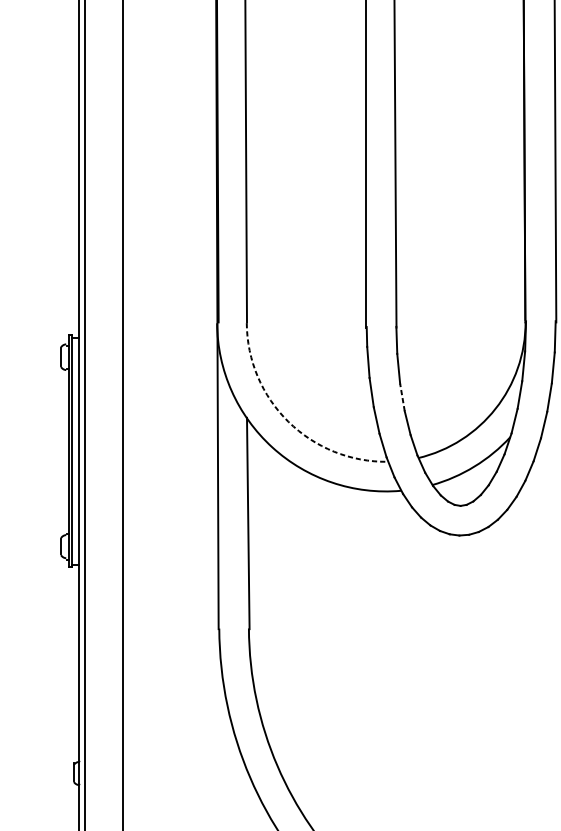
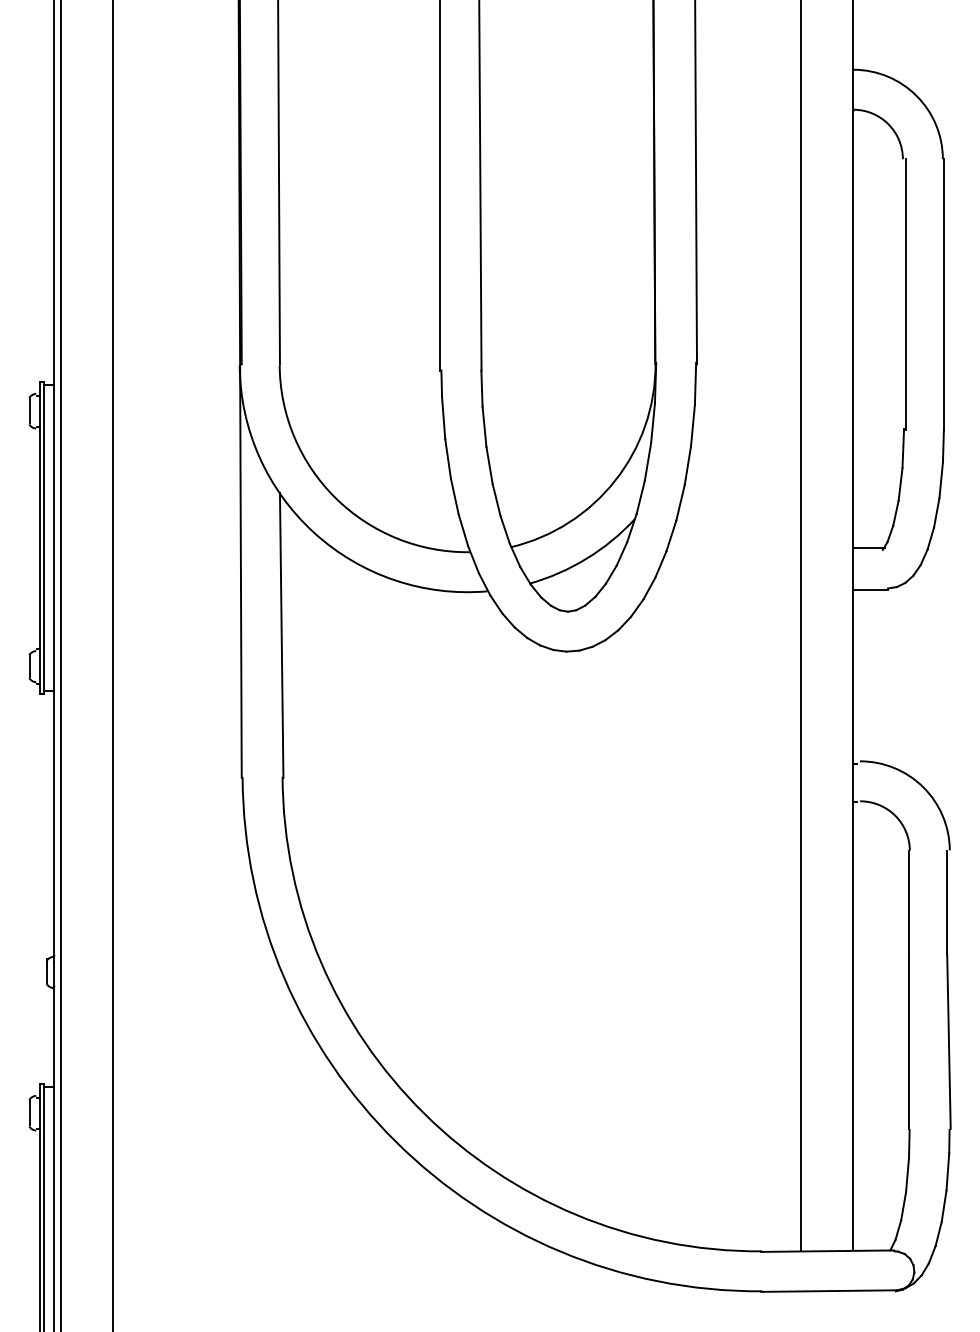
line: (402, 397) -> (489, 465), dashed -> solid
arc: (288, 421) -> (335, 498), dashed -> solid

